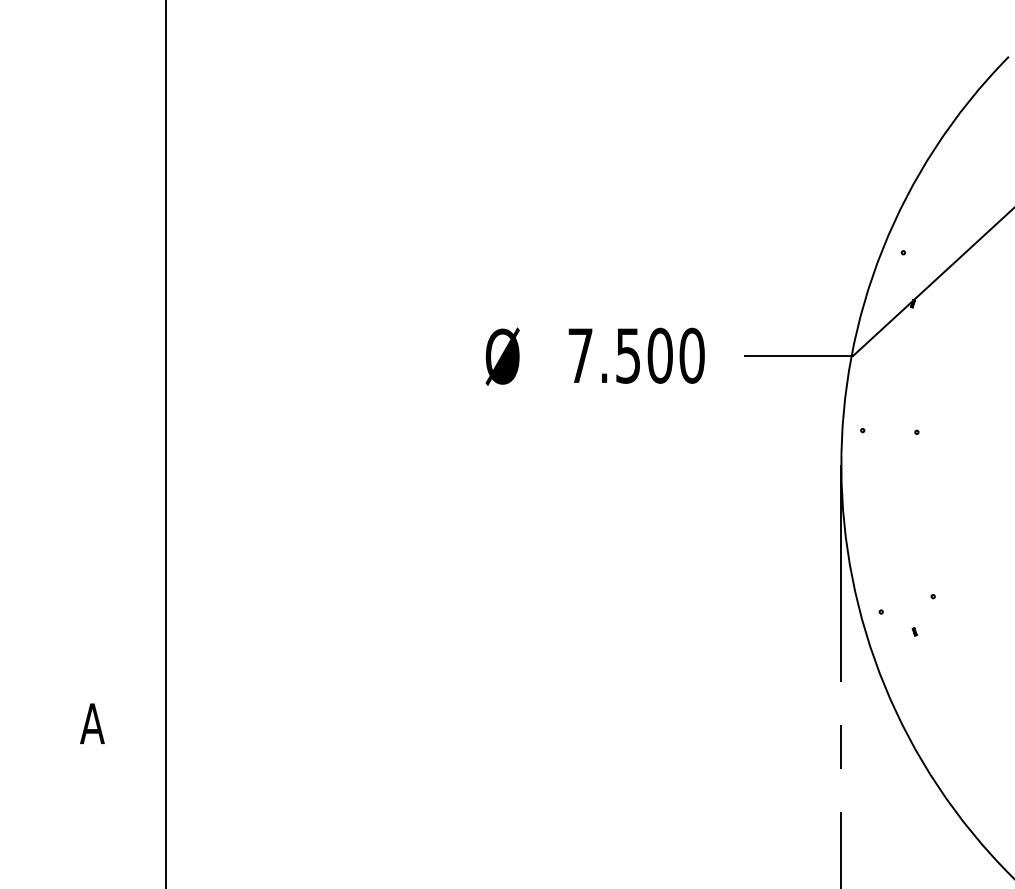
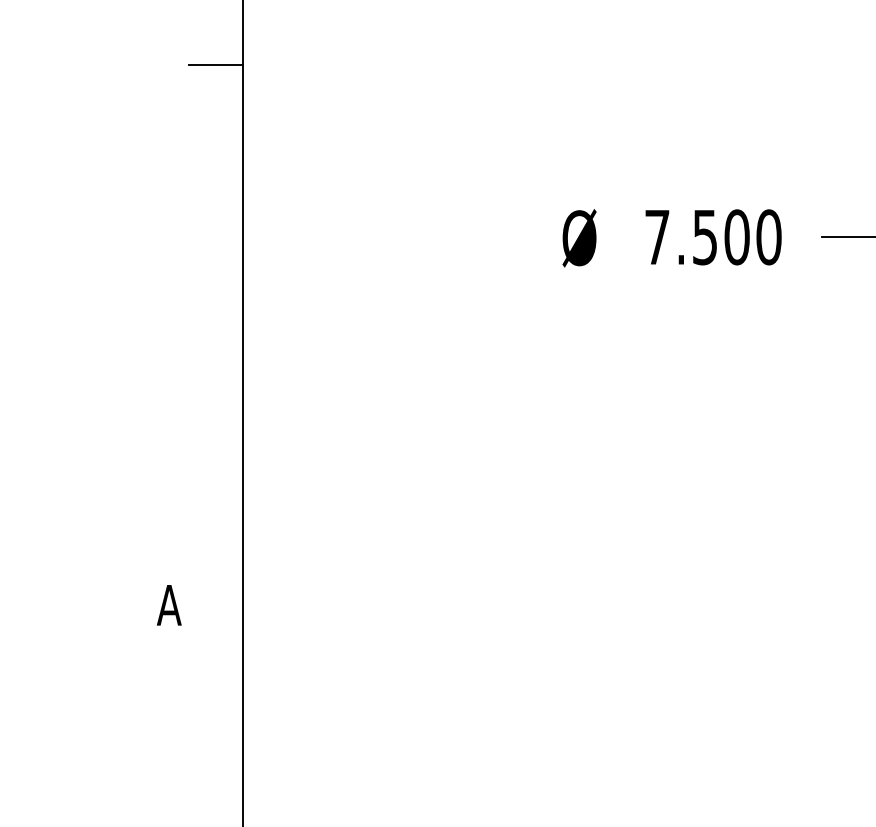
line: (139, 183) -> (216, 65), added

